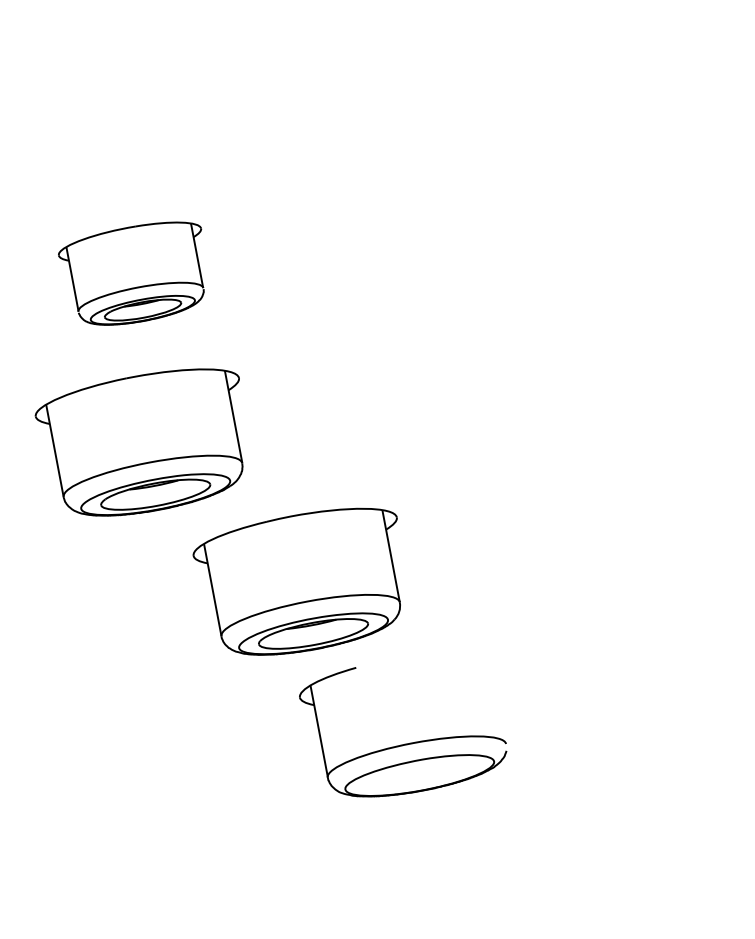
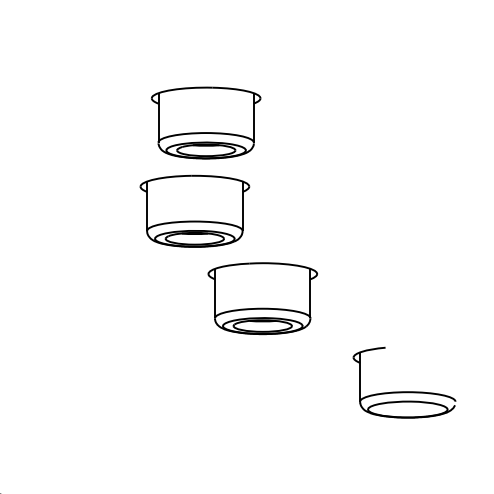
part: (136, 273) -> (206, 122), size x1.43
part: (407, 742) -> (404, 391), moved

